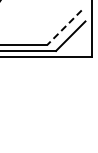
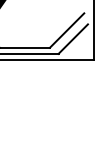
line: (64, 28) -> (67, 31), dashed -> solid

